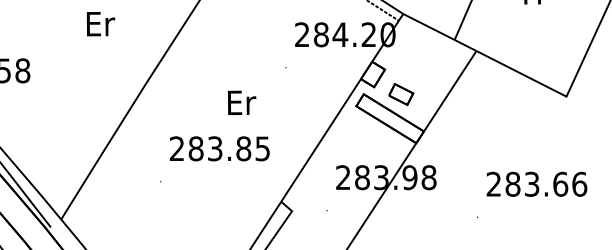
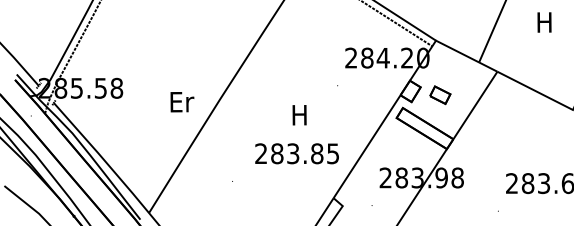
text: (101, 24) -> (182, 102), moved
part: (401, 94) -> (440, 95), moved
text: (241, 103) -> (300, 115), Er -> H
text: (219, 148) -> (296, 153), moved

